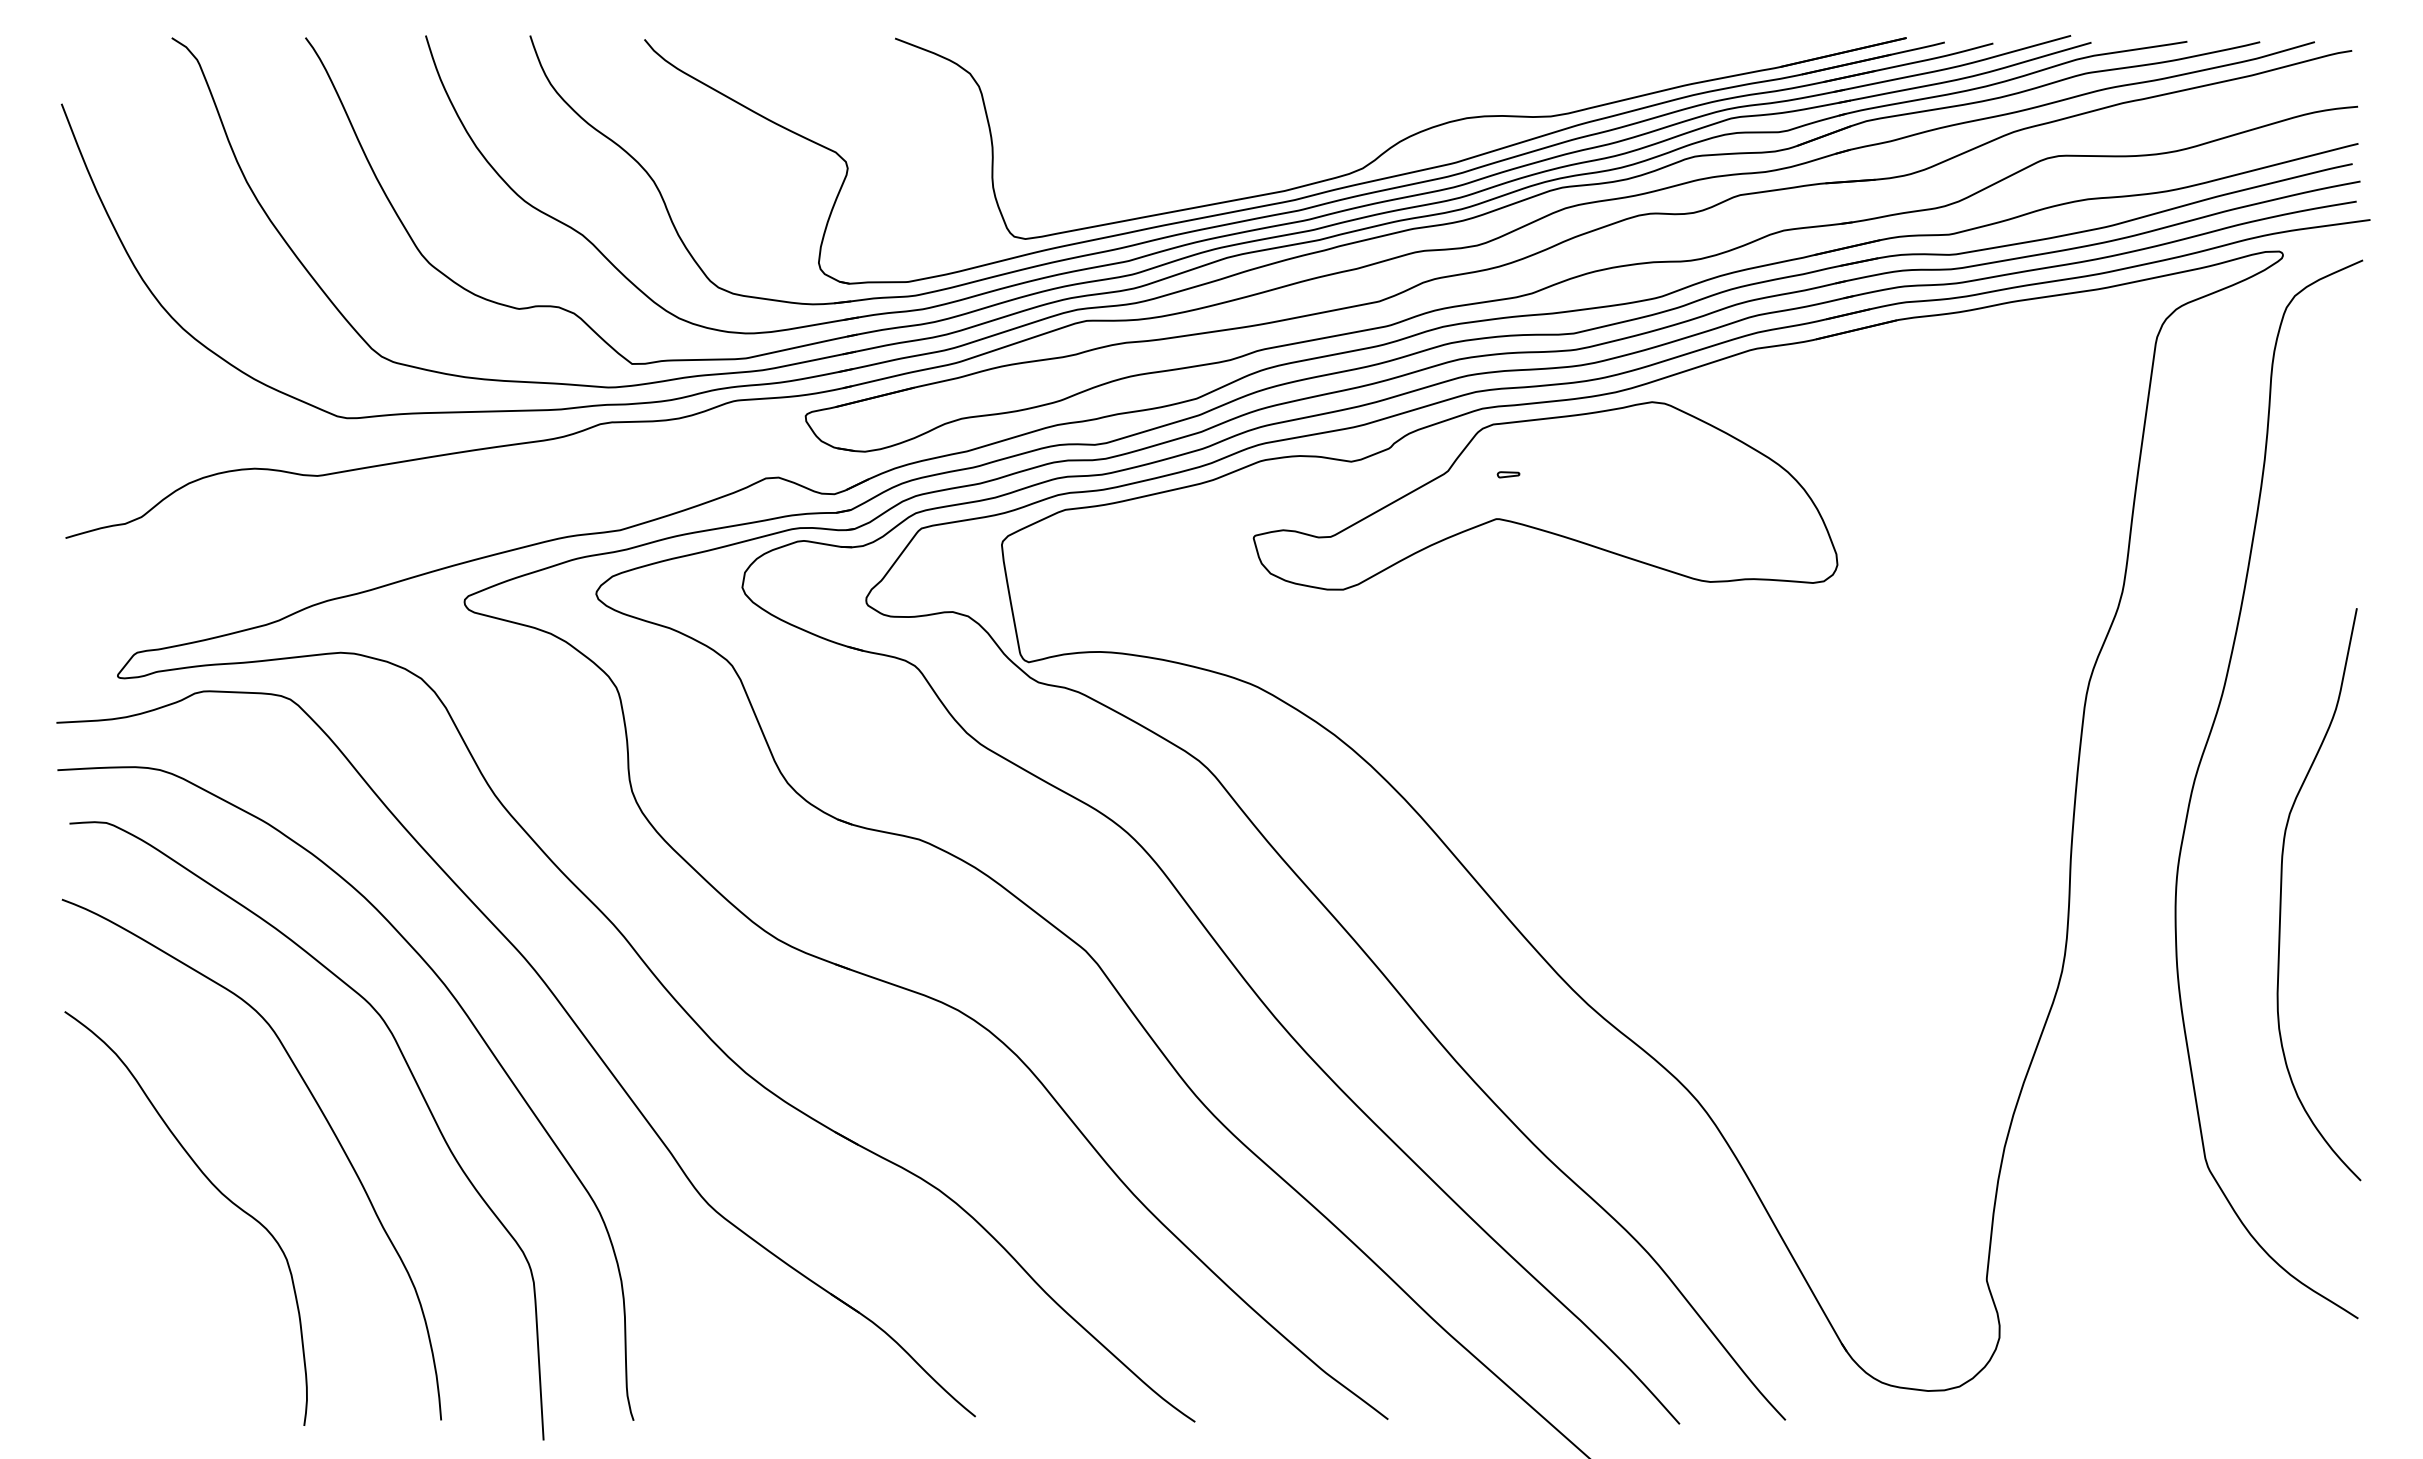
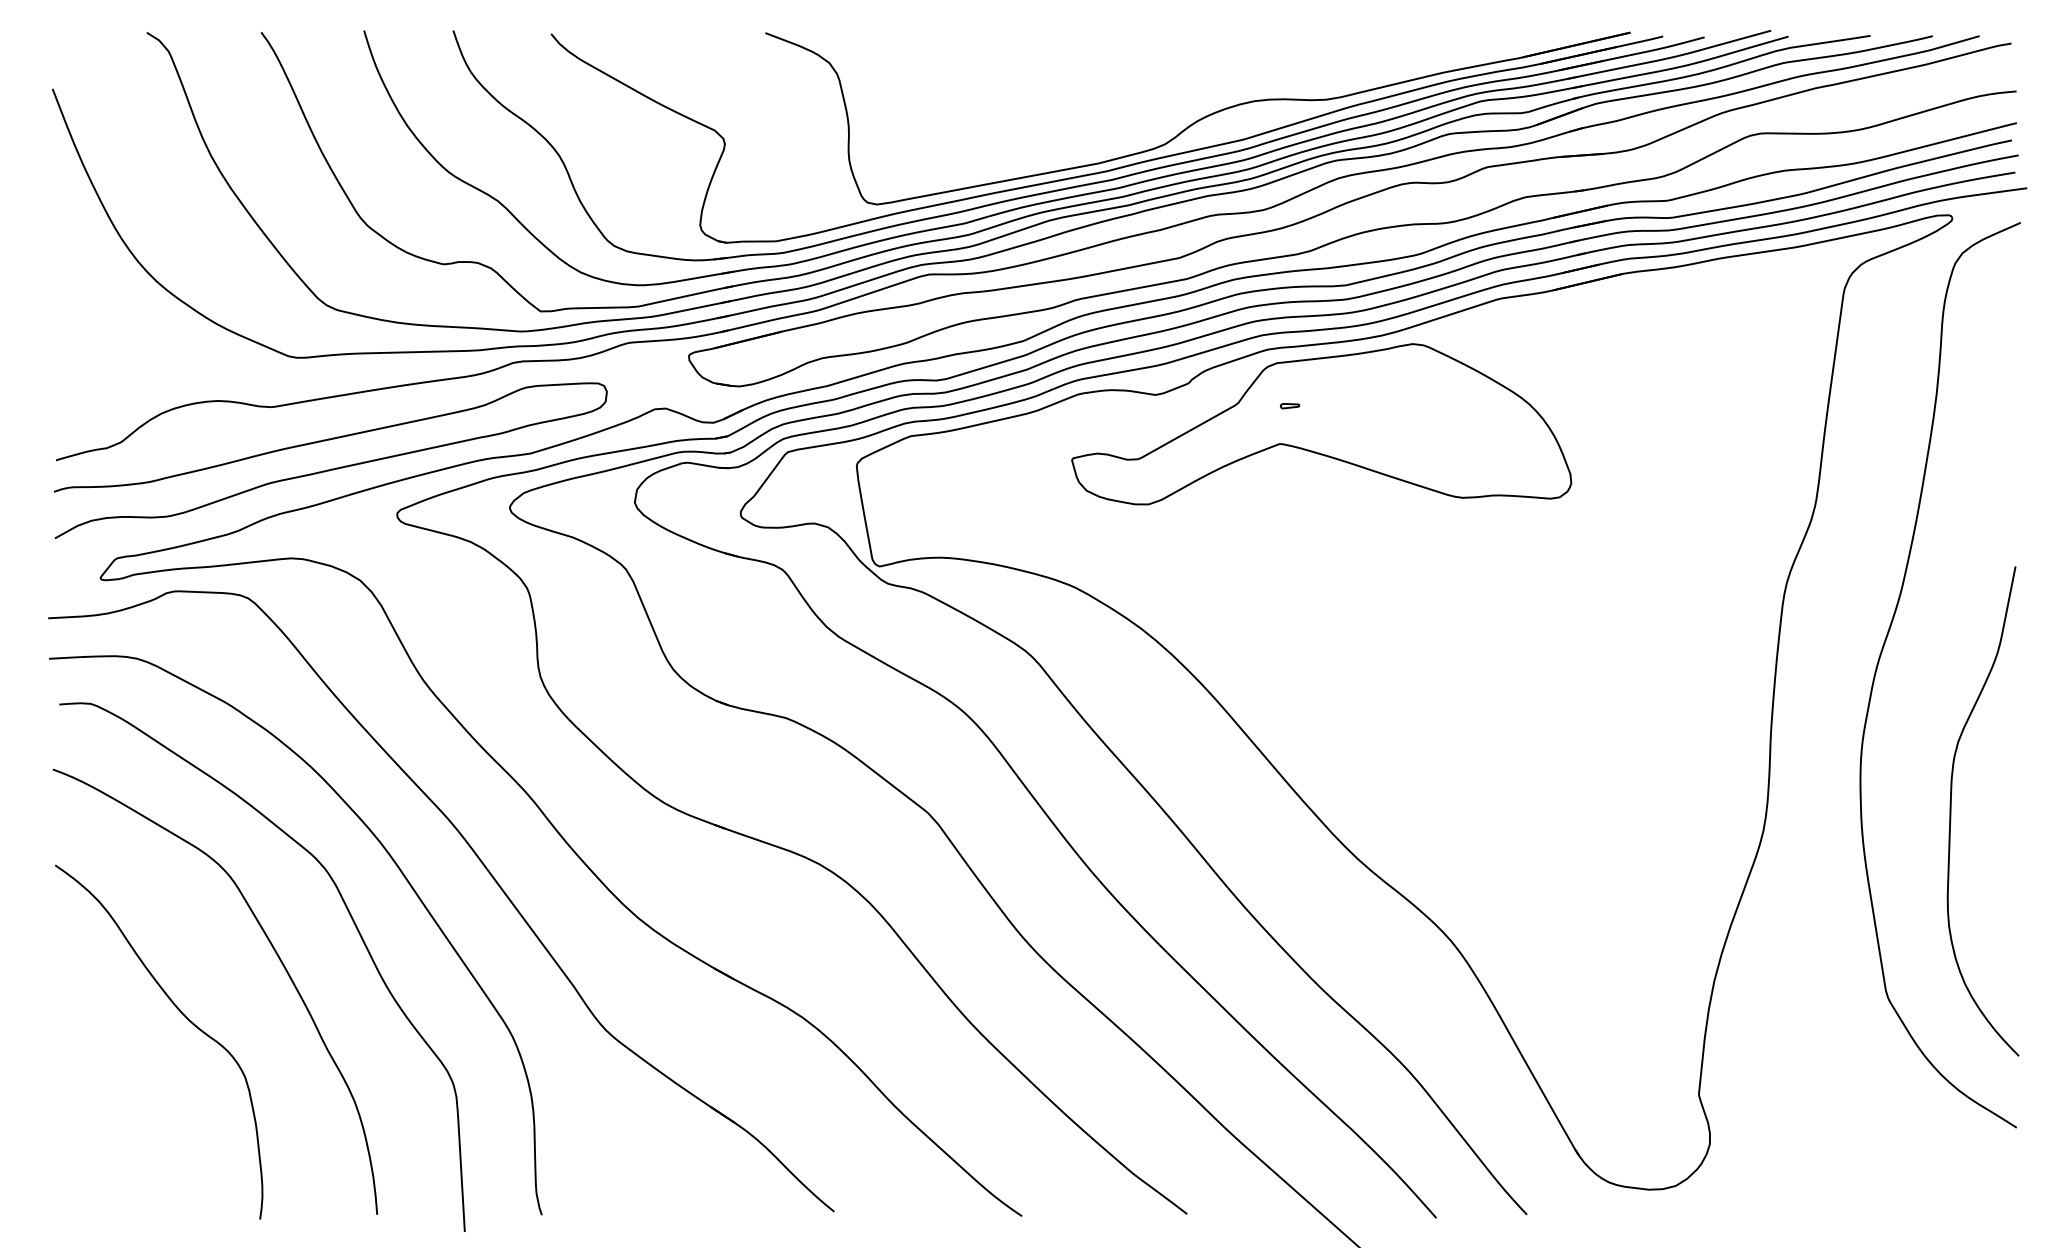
part: (389, 547) -> (333, 468), added
curve: (2281, 894) -> (1951, 811), moved

